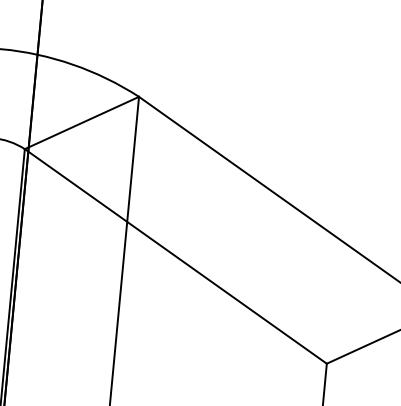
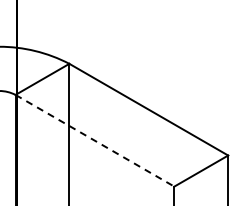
line: (174, 255) -> (94, 140), solid -> dashed

